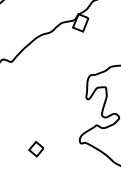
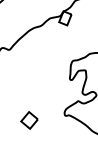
part: (36, 149) -> (29, 120), size x1.43

